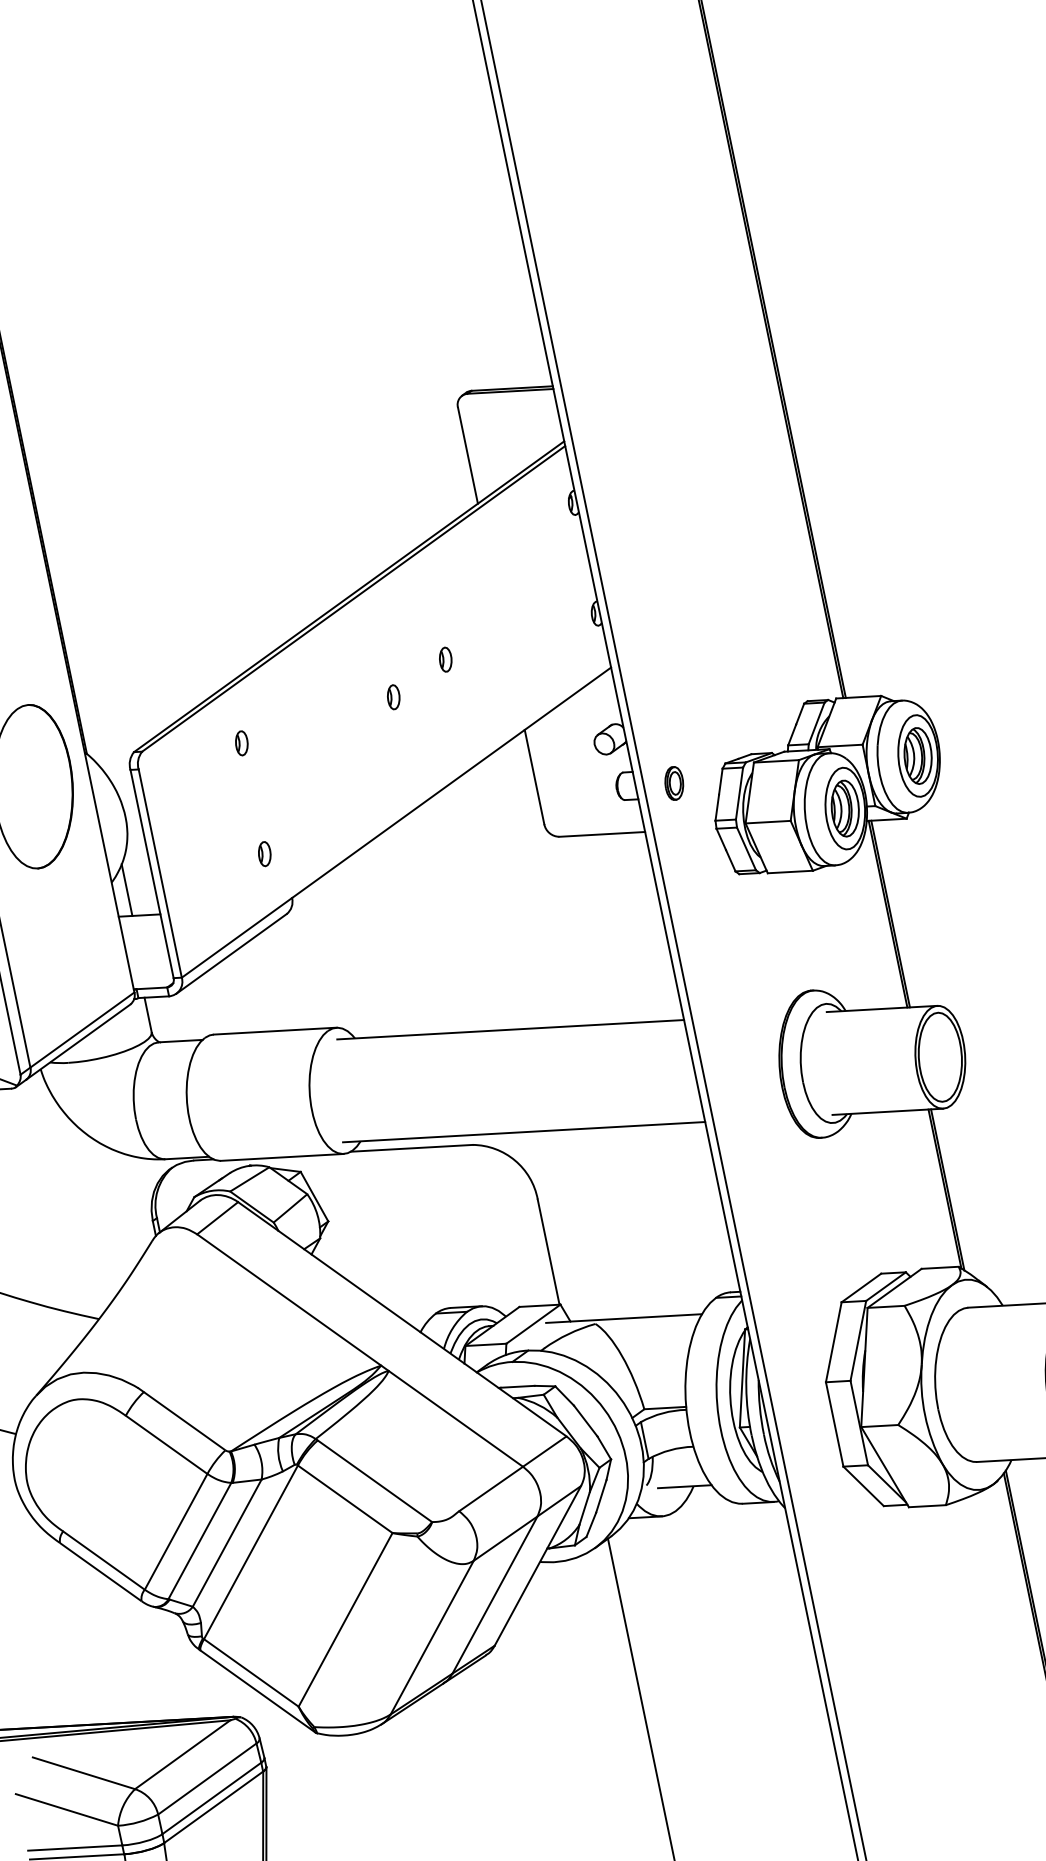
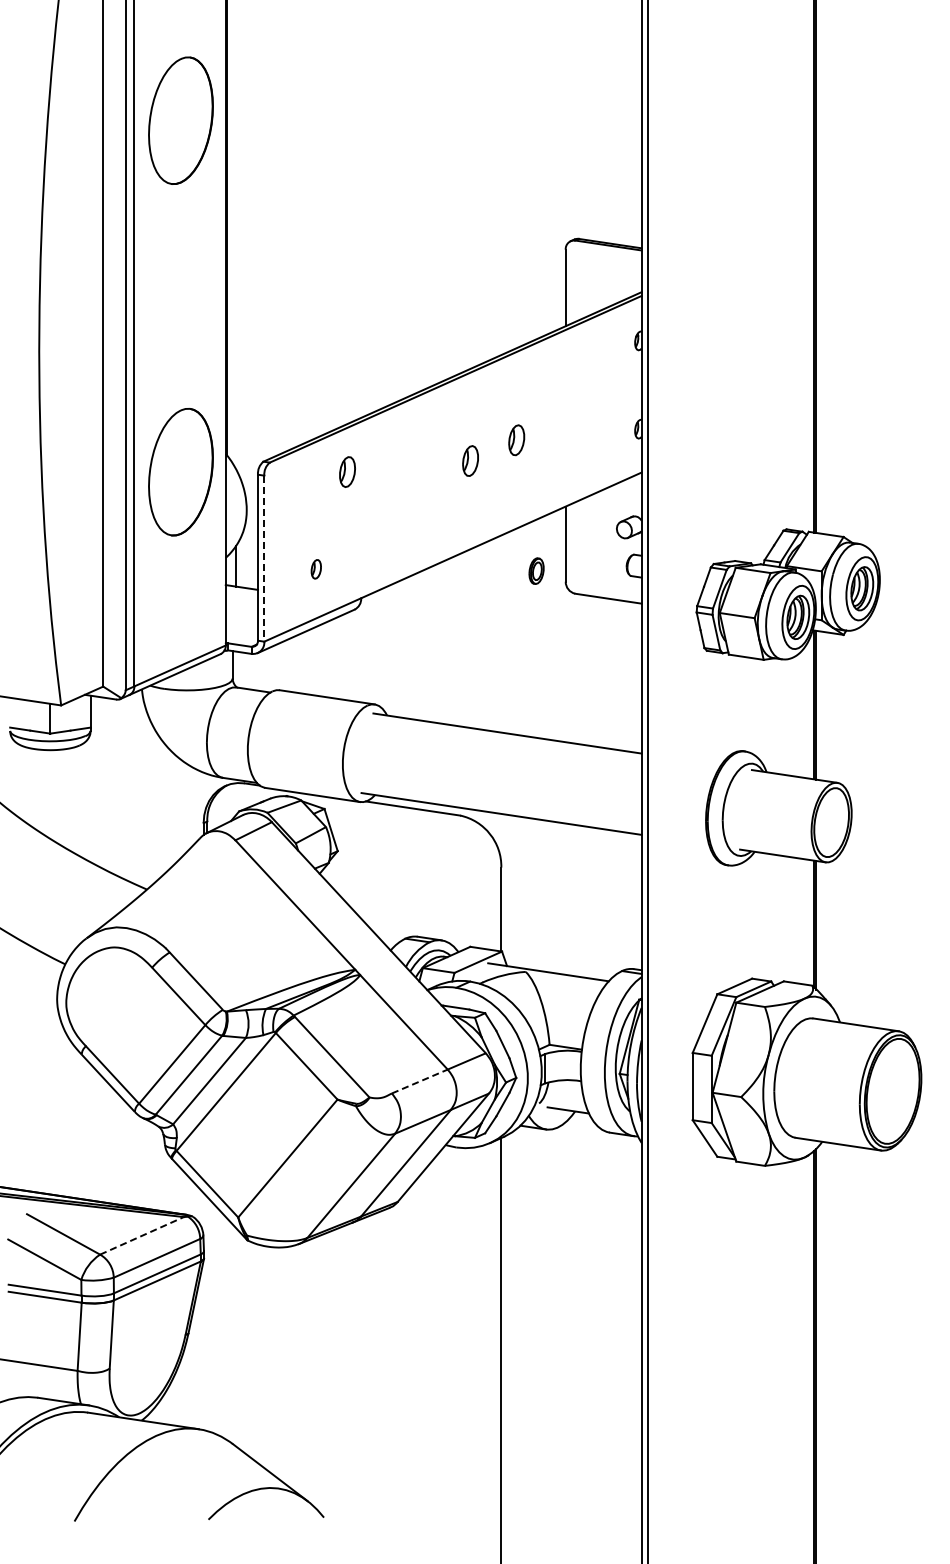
part: (444, 660) -> (515, 440), size x1.6
part: (393, 696) -> (470, 460), size x1.6
part: (240, 742) -> (346, 471), size x1.6
part: (674, 782) -> (536, 570), moved
part: (263, 854) -> (315, 569), moved
line: (160, 873) -> (264, 558), solid -> dashed
line: (491, 1488) -> (420, 1081), solid -> dashed
line: (183, 1754) -> (142, 1235), solid -> dashed

